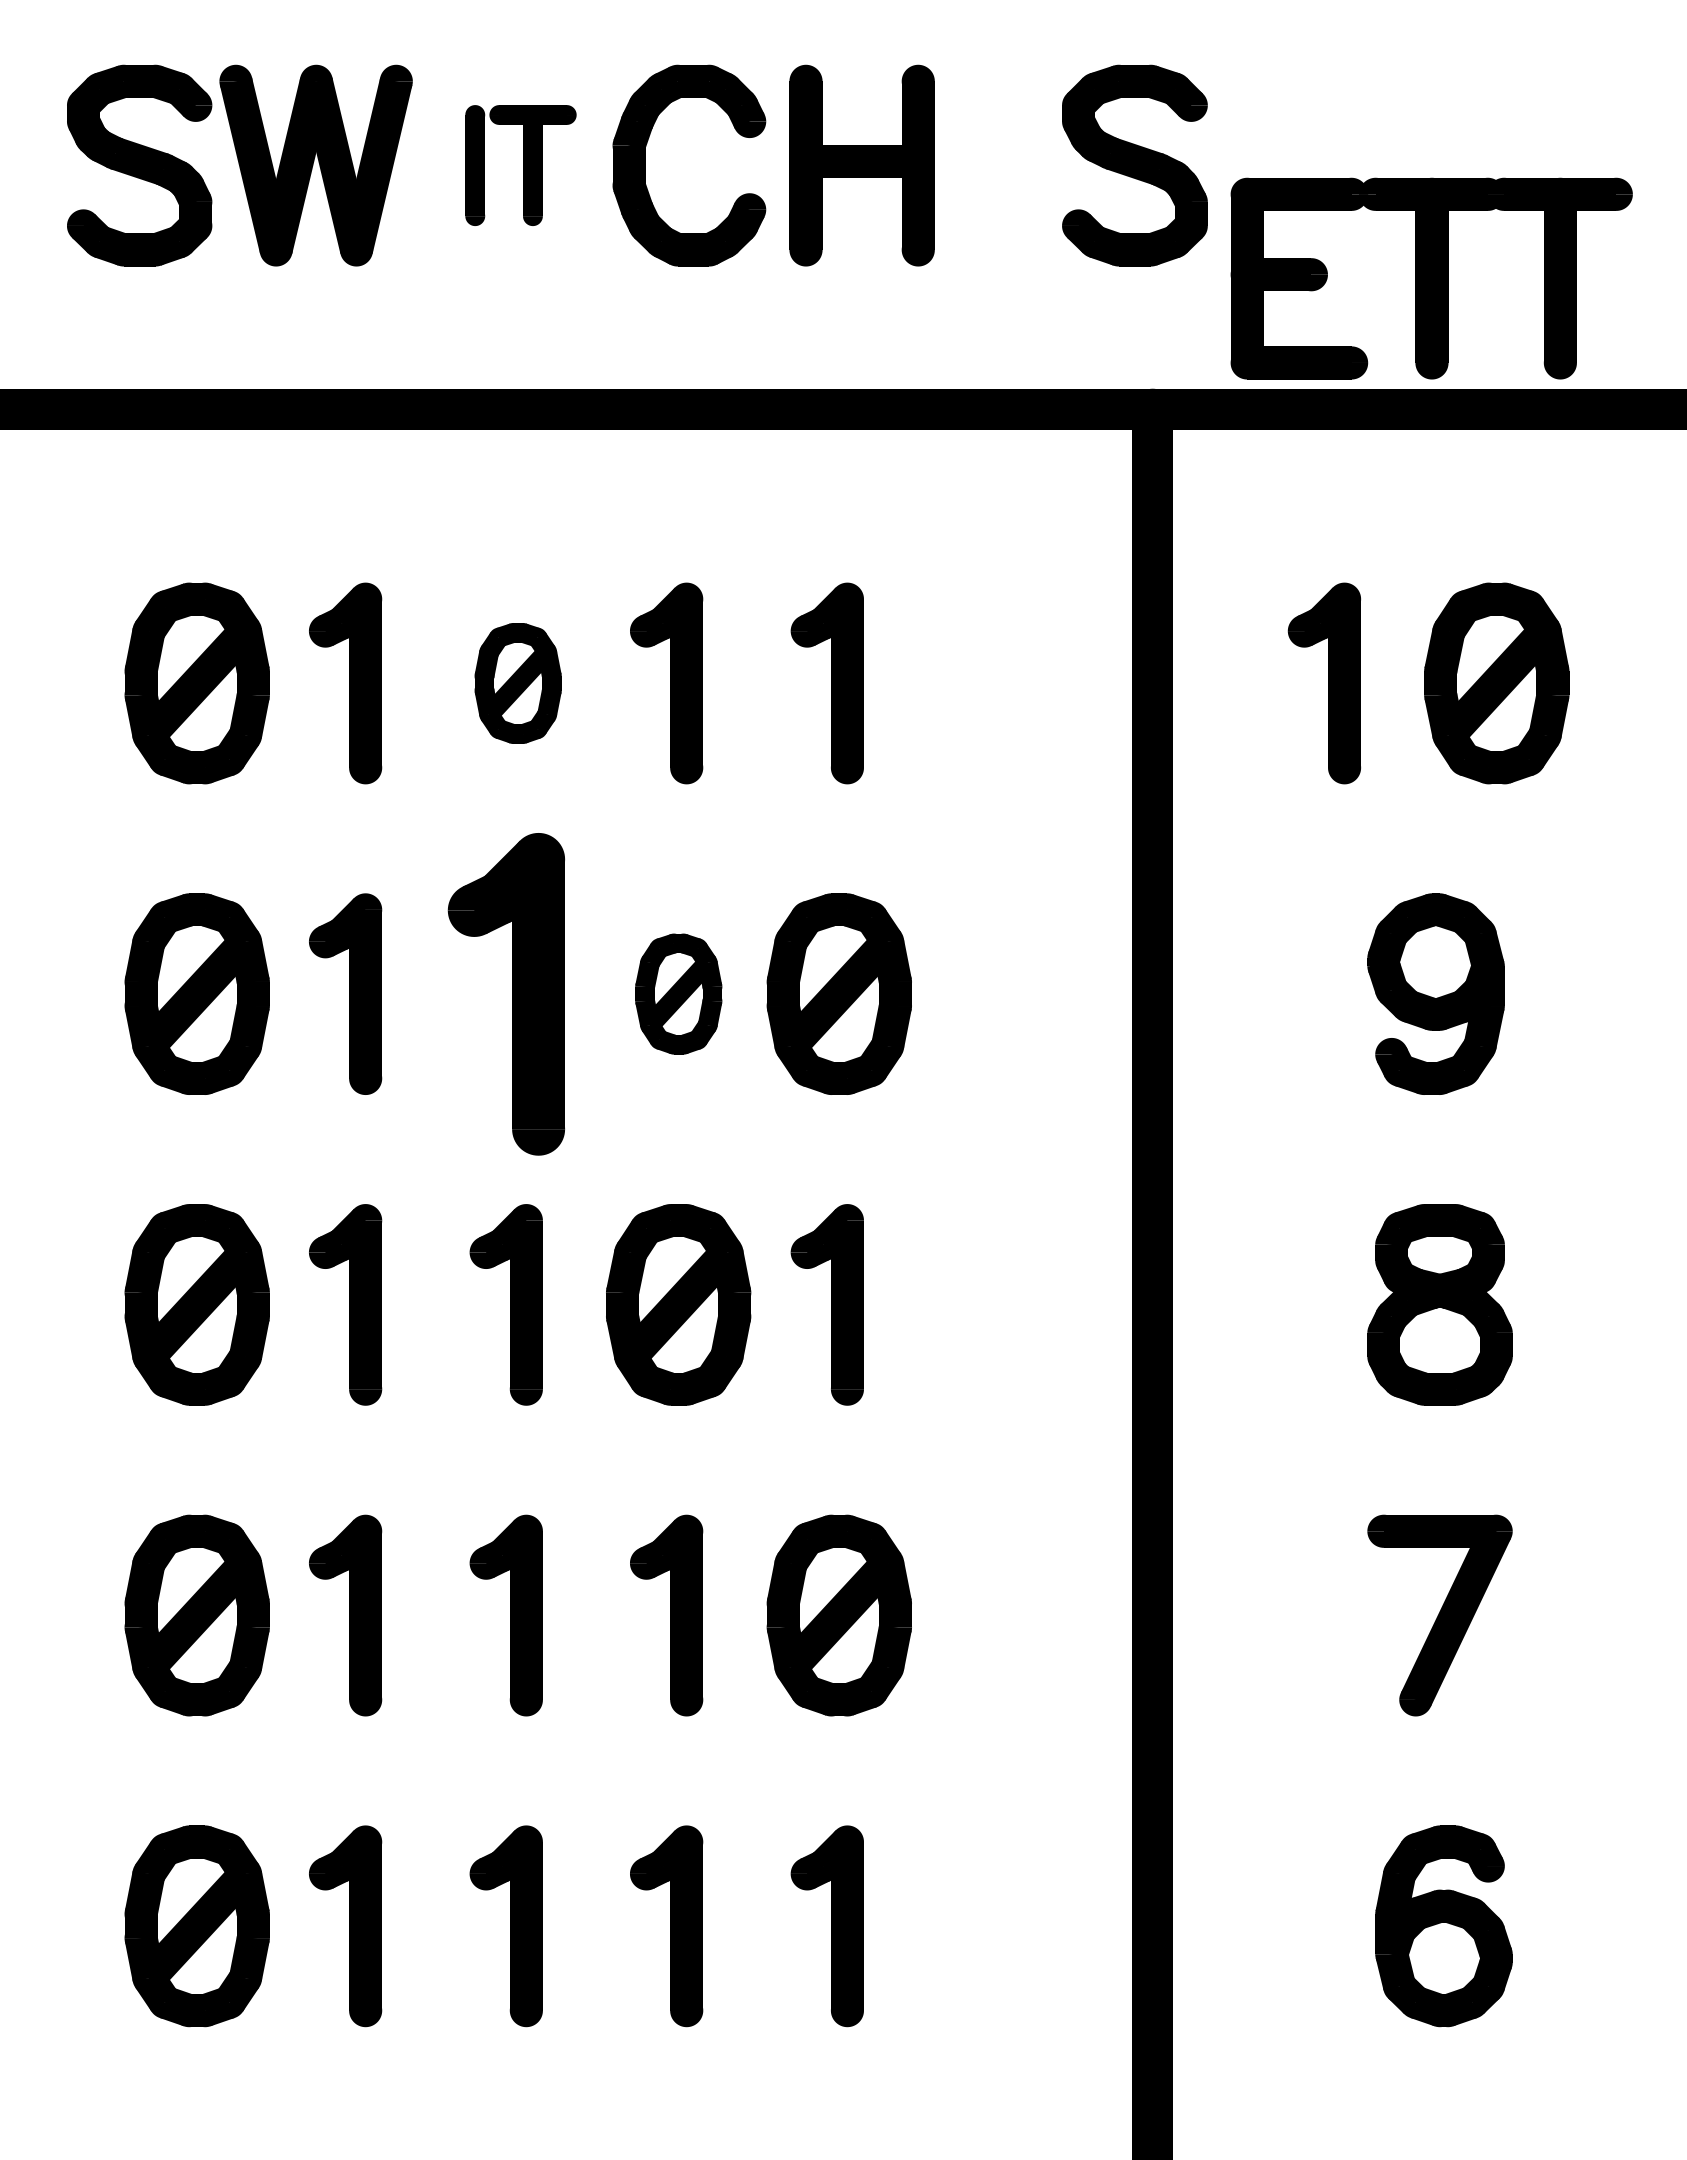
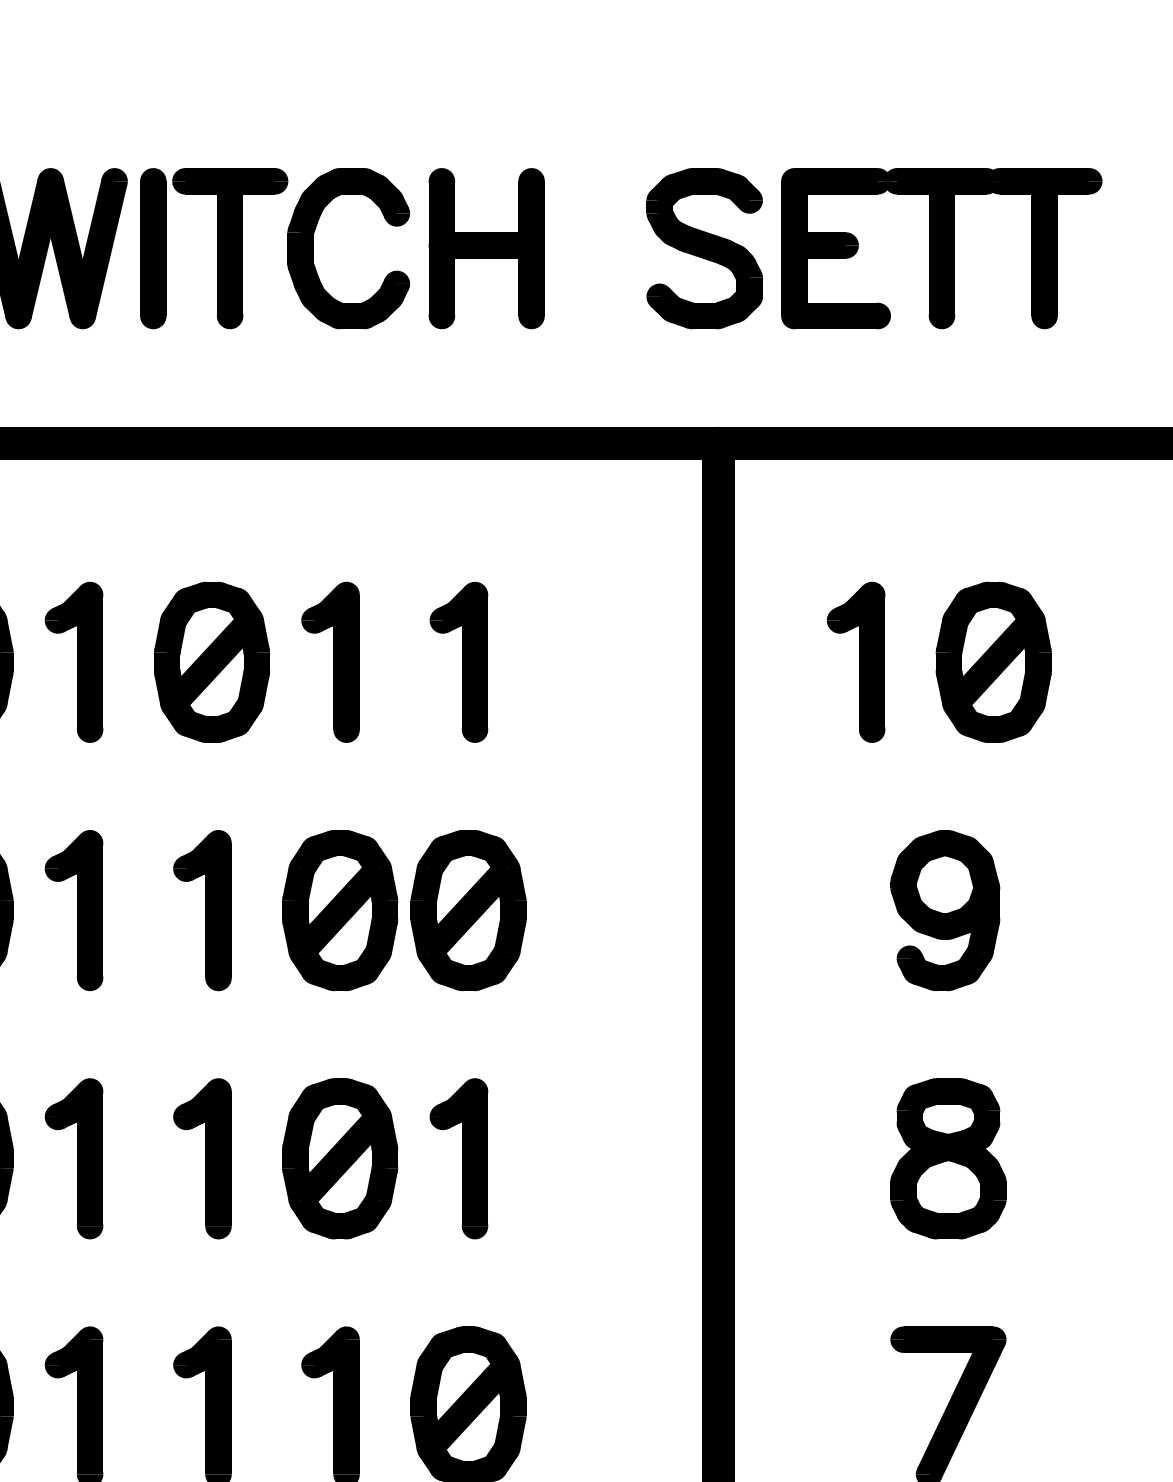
part: (520, 165) -> (213, 248), size x1.67
part: (1431, 278) -> (941, 248), moved
part: (517, 683) -> (211, 662), size x1.67
part: (505, 993) -> (201, 910), size x0.62
part: (678, 993) -> (340, 910), size x1.67

